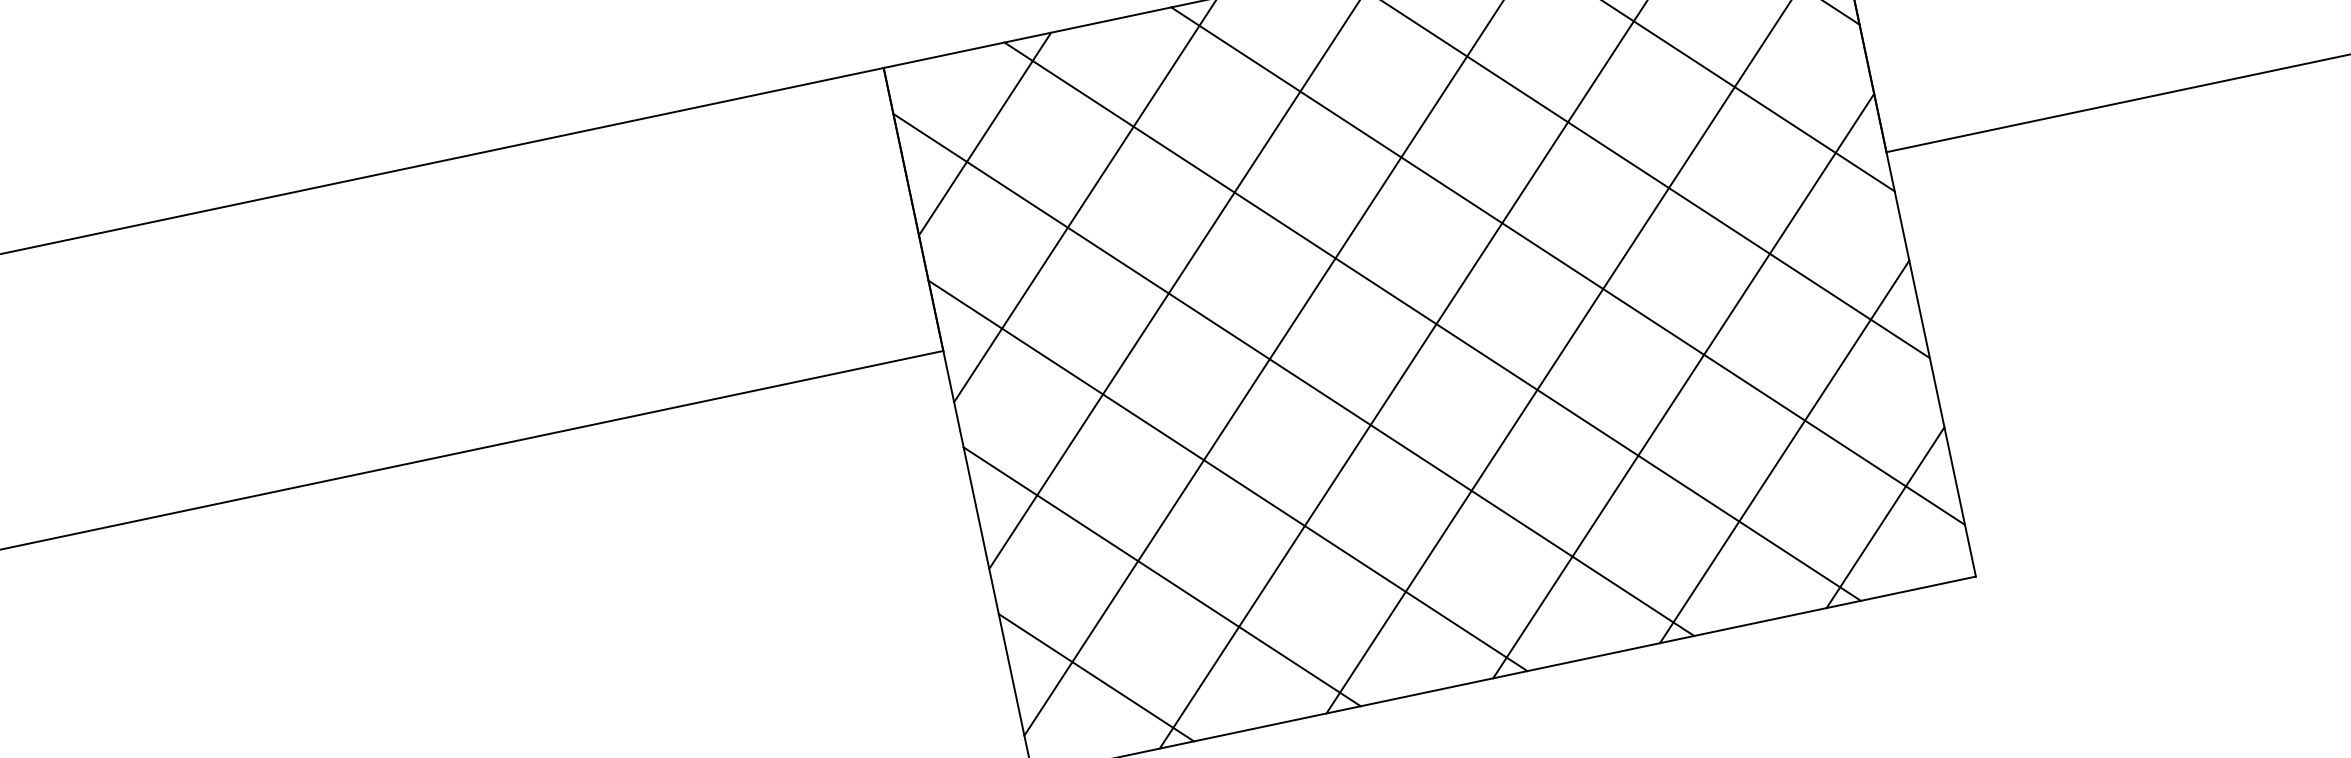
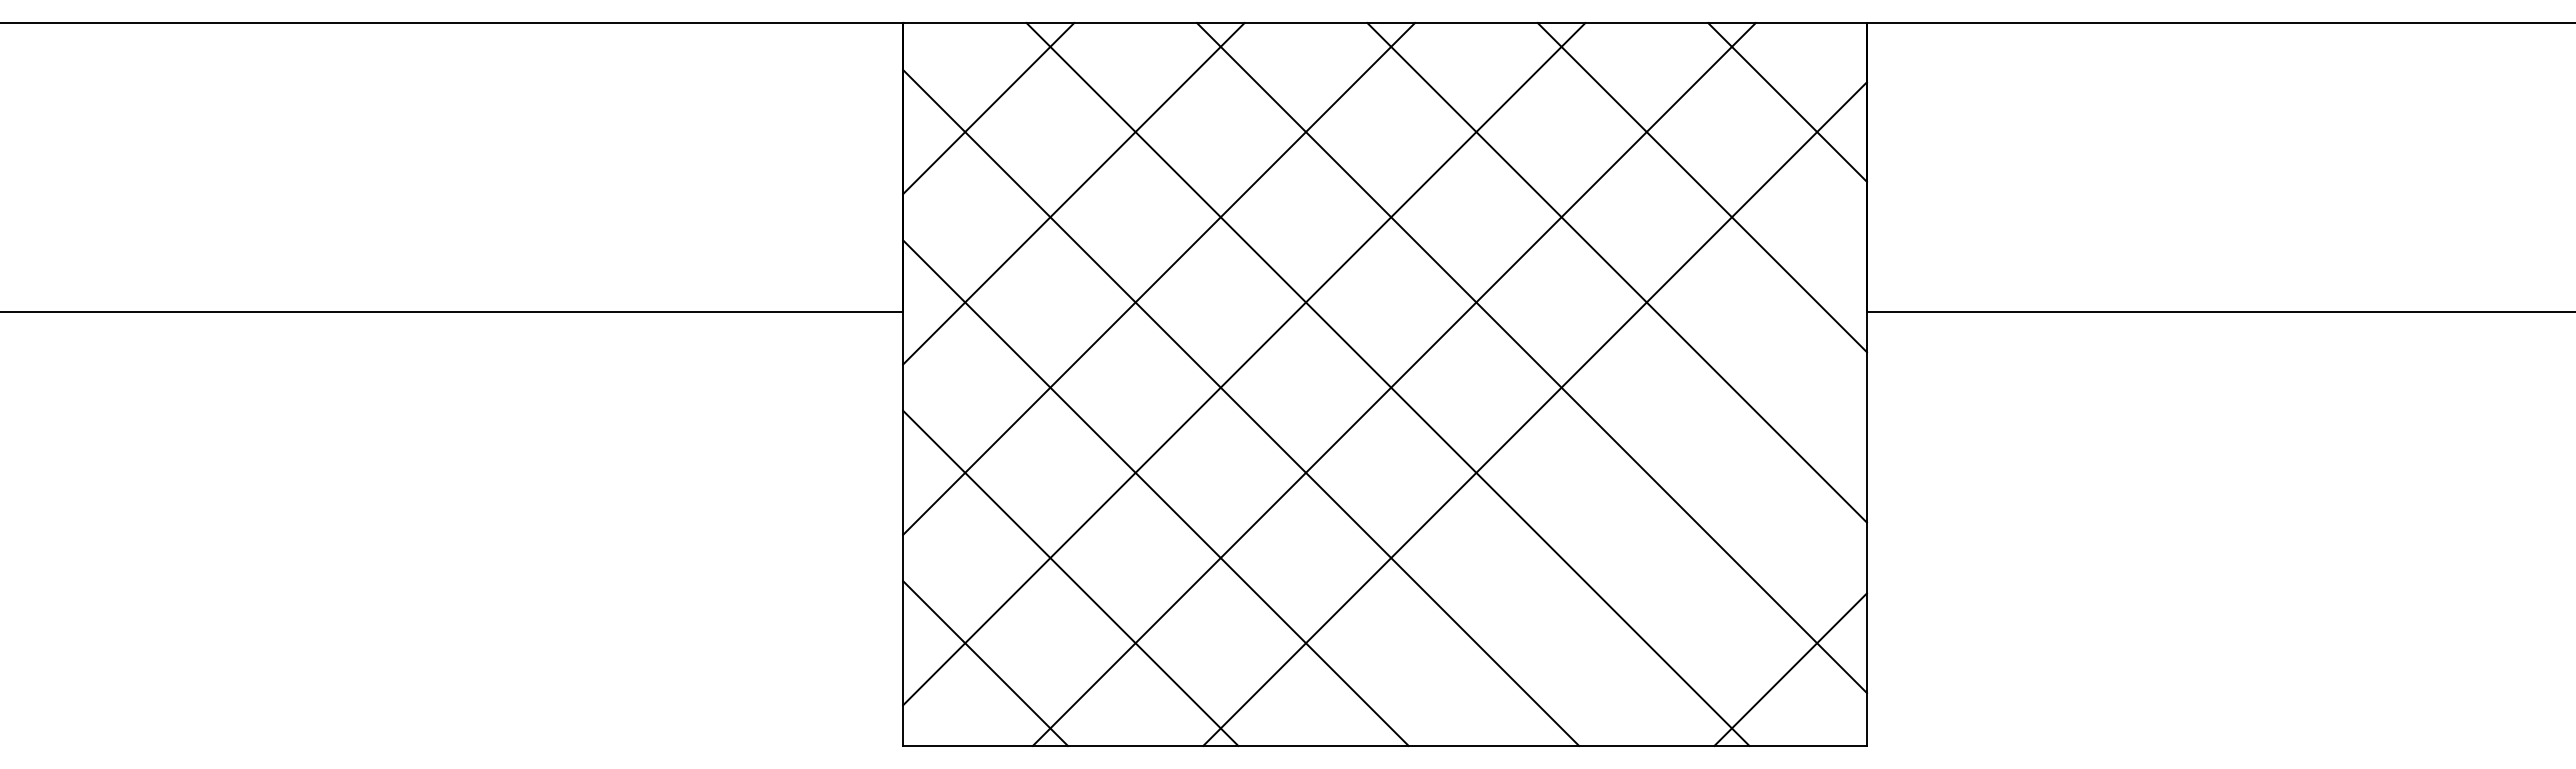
line: (1682, 385) -> (1619, 498), removed
line: (1784, 451) -> (1705, 584), removed

